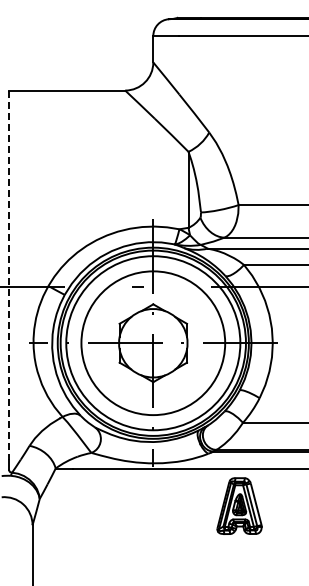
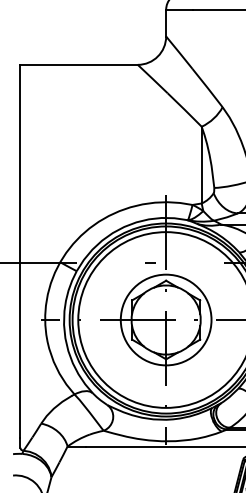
line: (9, 275) -> (20, 251), dashed -> solid
circle: (153, 343) -> (166, 320), size x0.62

